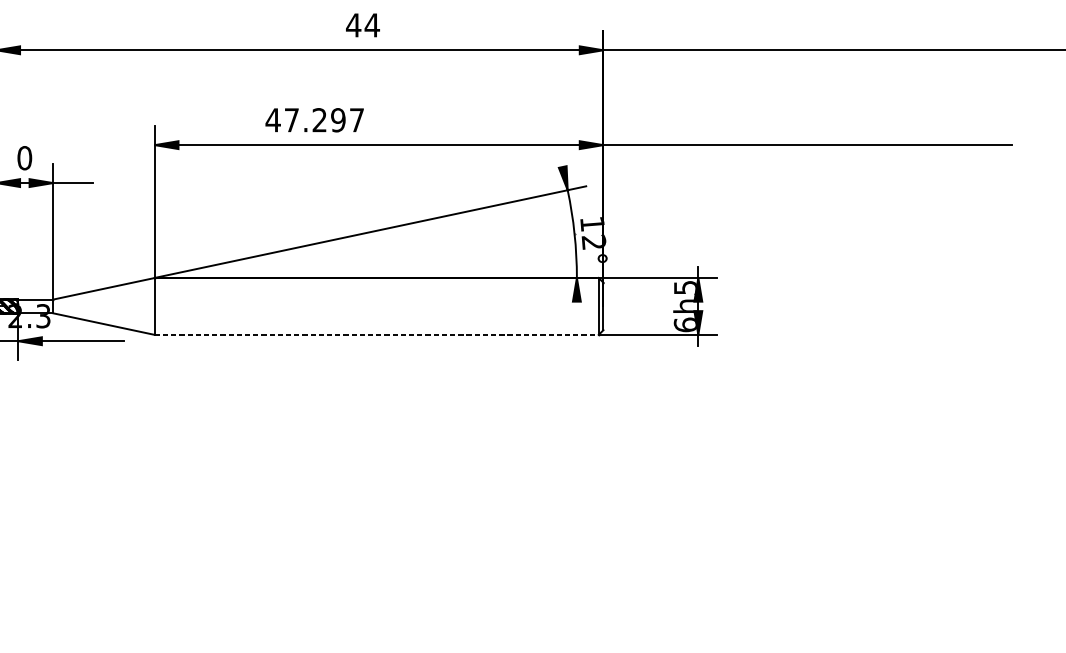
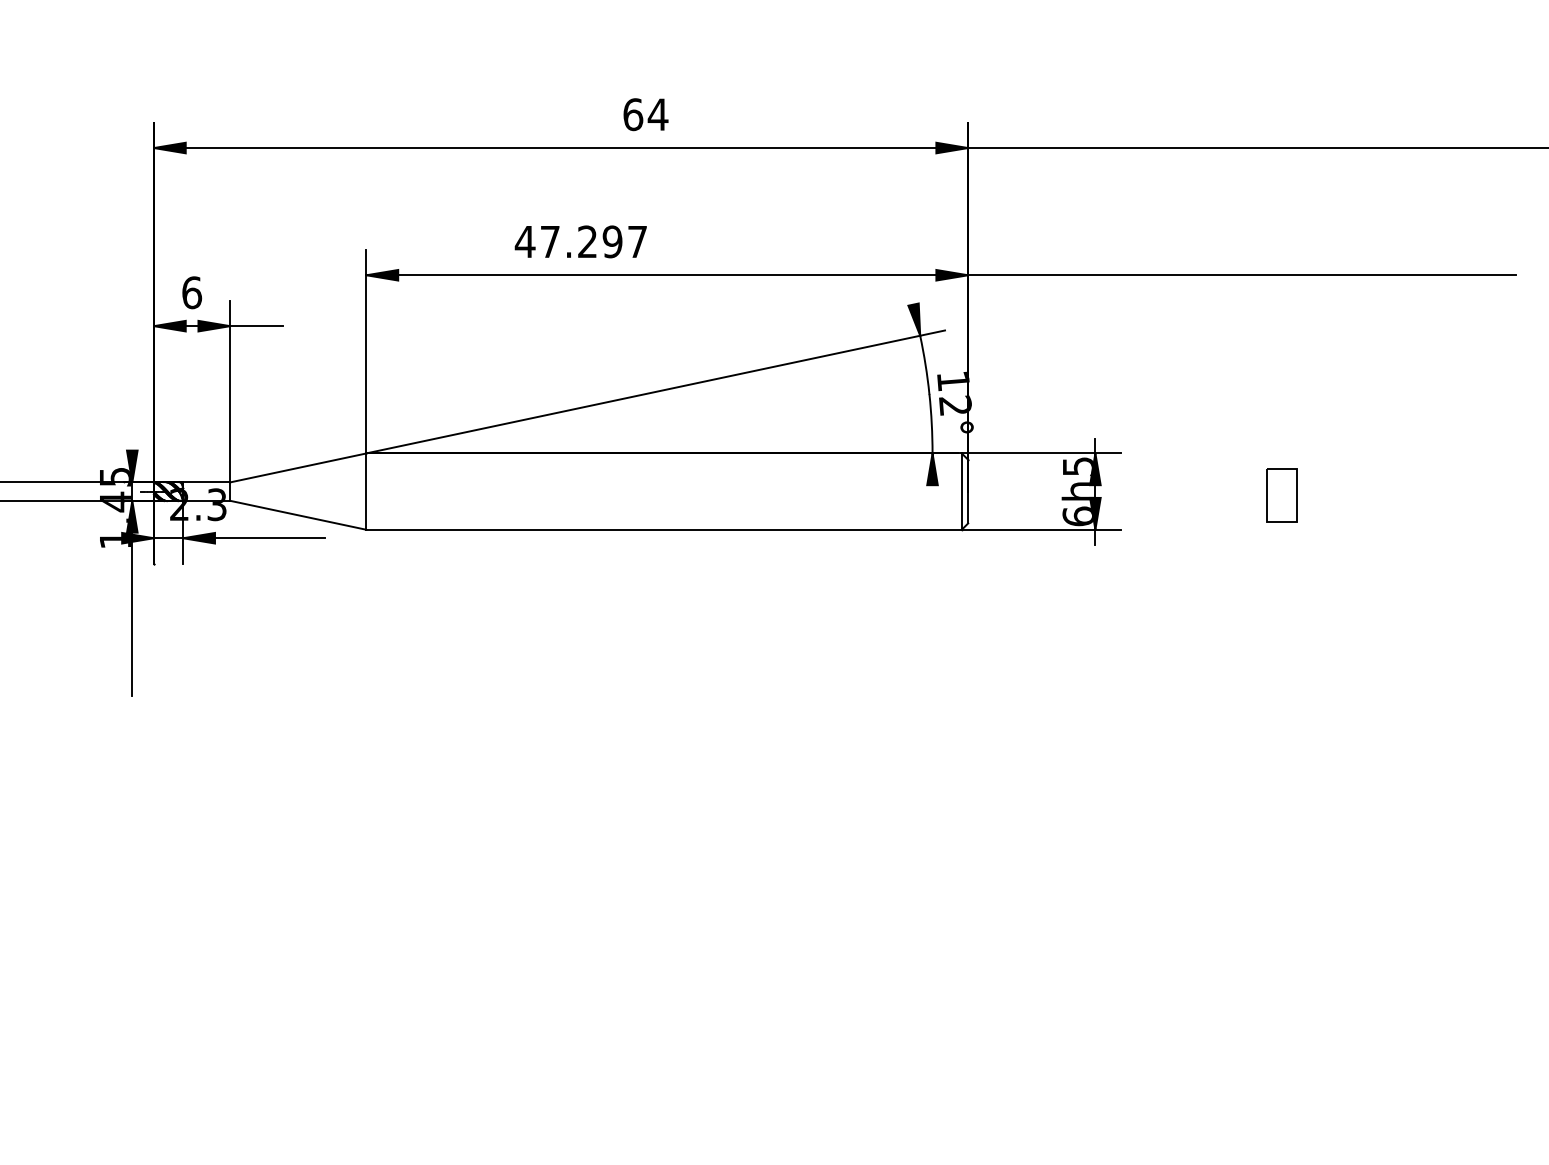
text: (353, 25) -> (632, 114), 44 -> 64
text: (25, 157) -> (192, 292), 0 -> 6
part: (837, 309) -> (1281, 495), added
line: (377, 334) -> (664, 529), dashed -> solid

